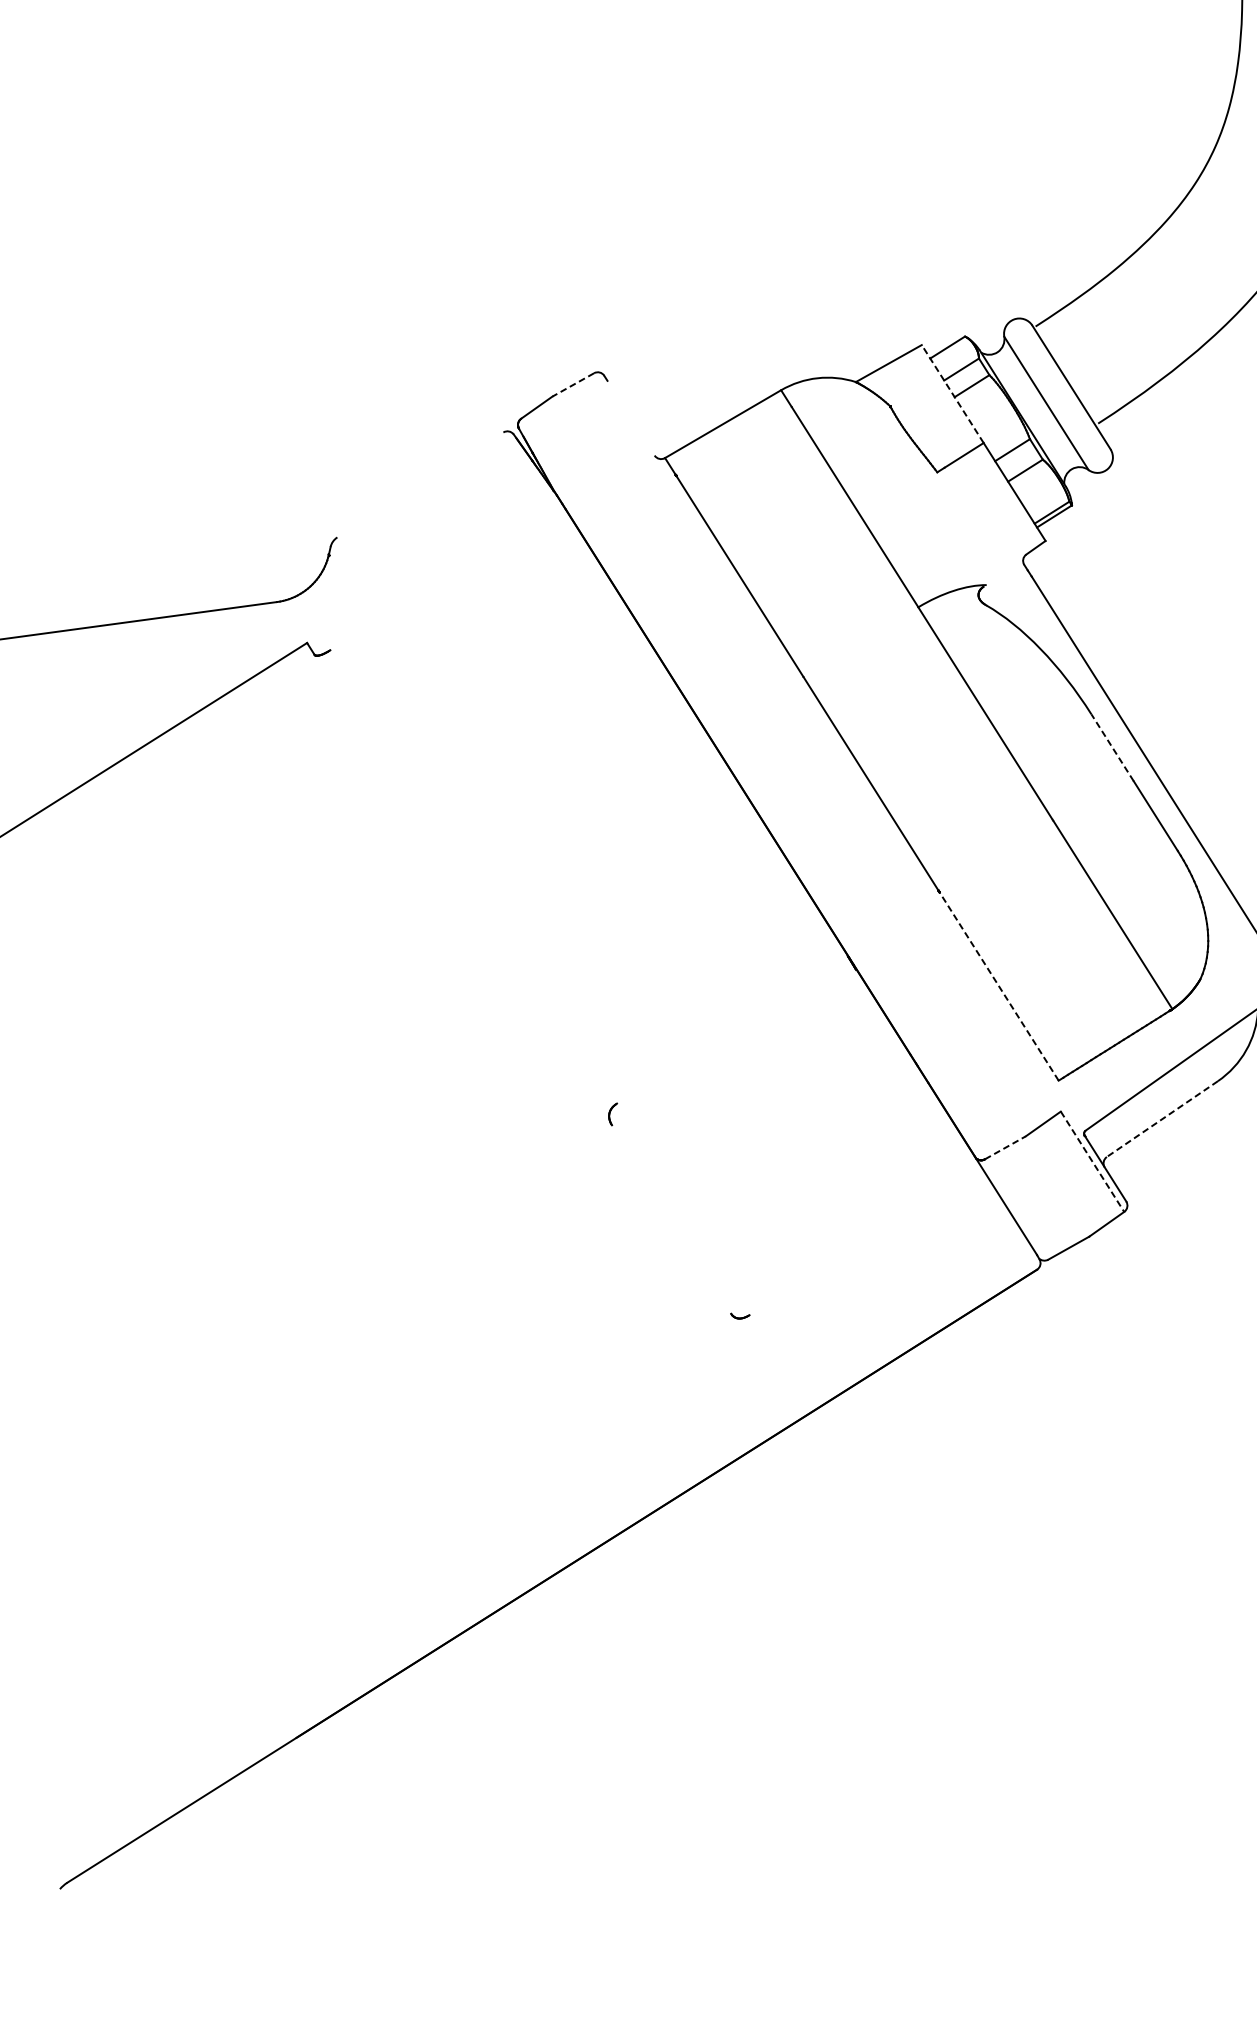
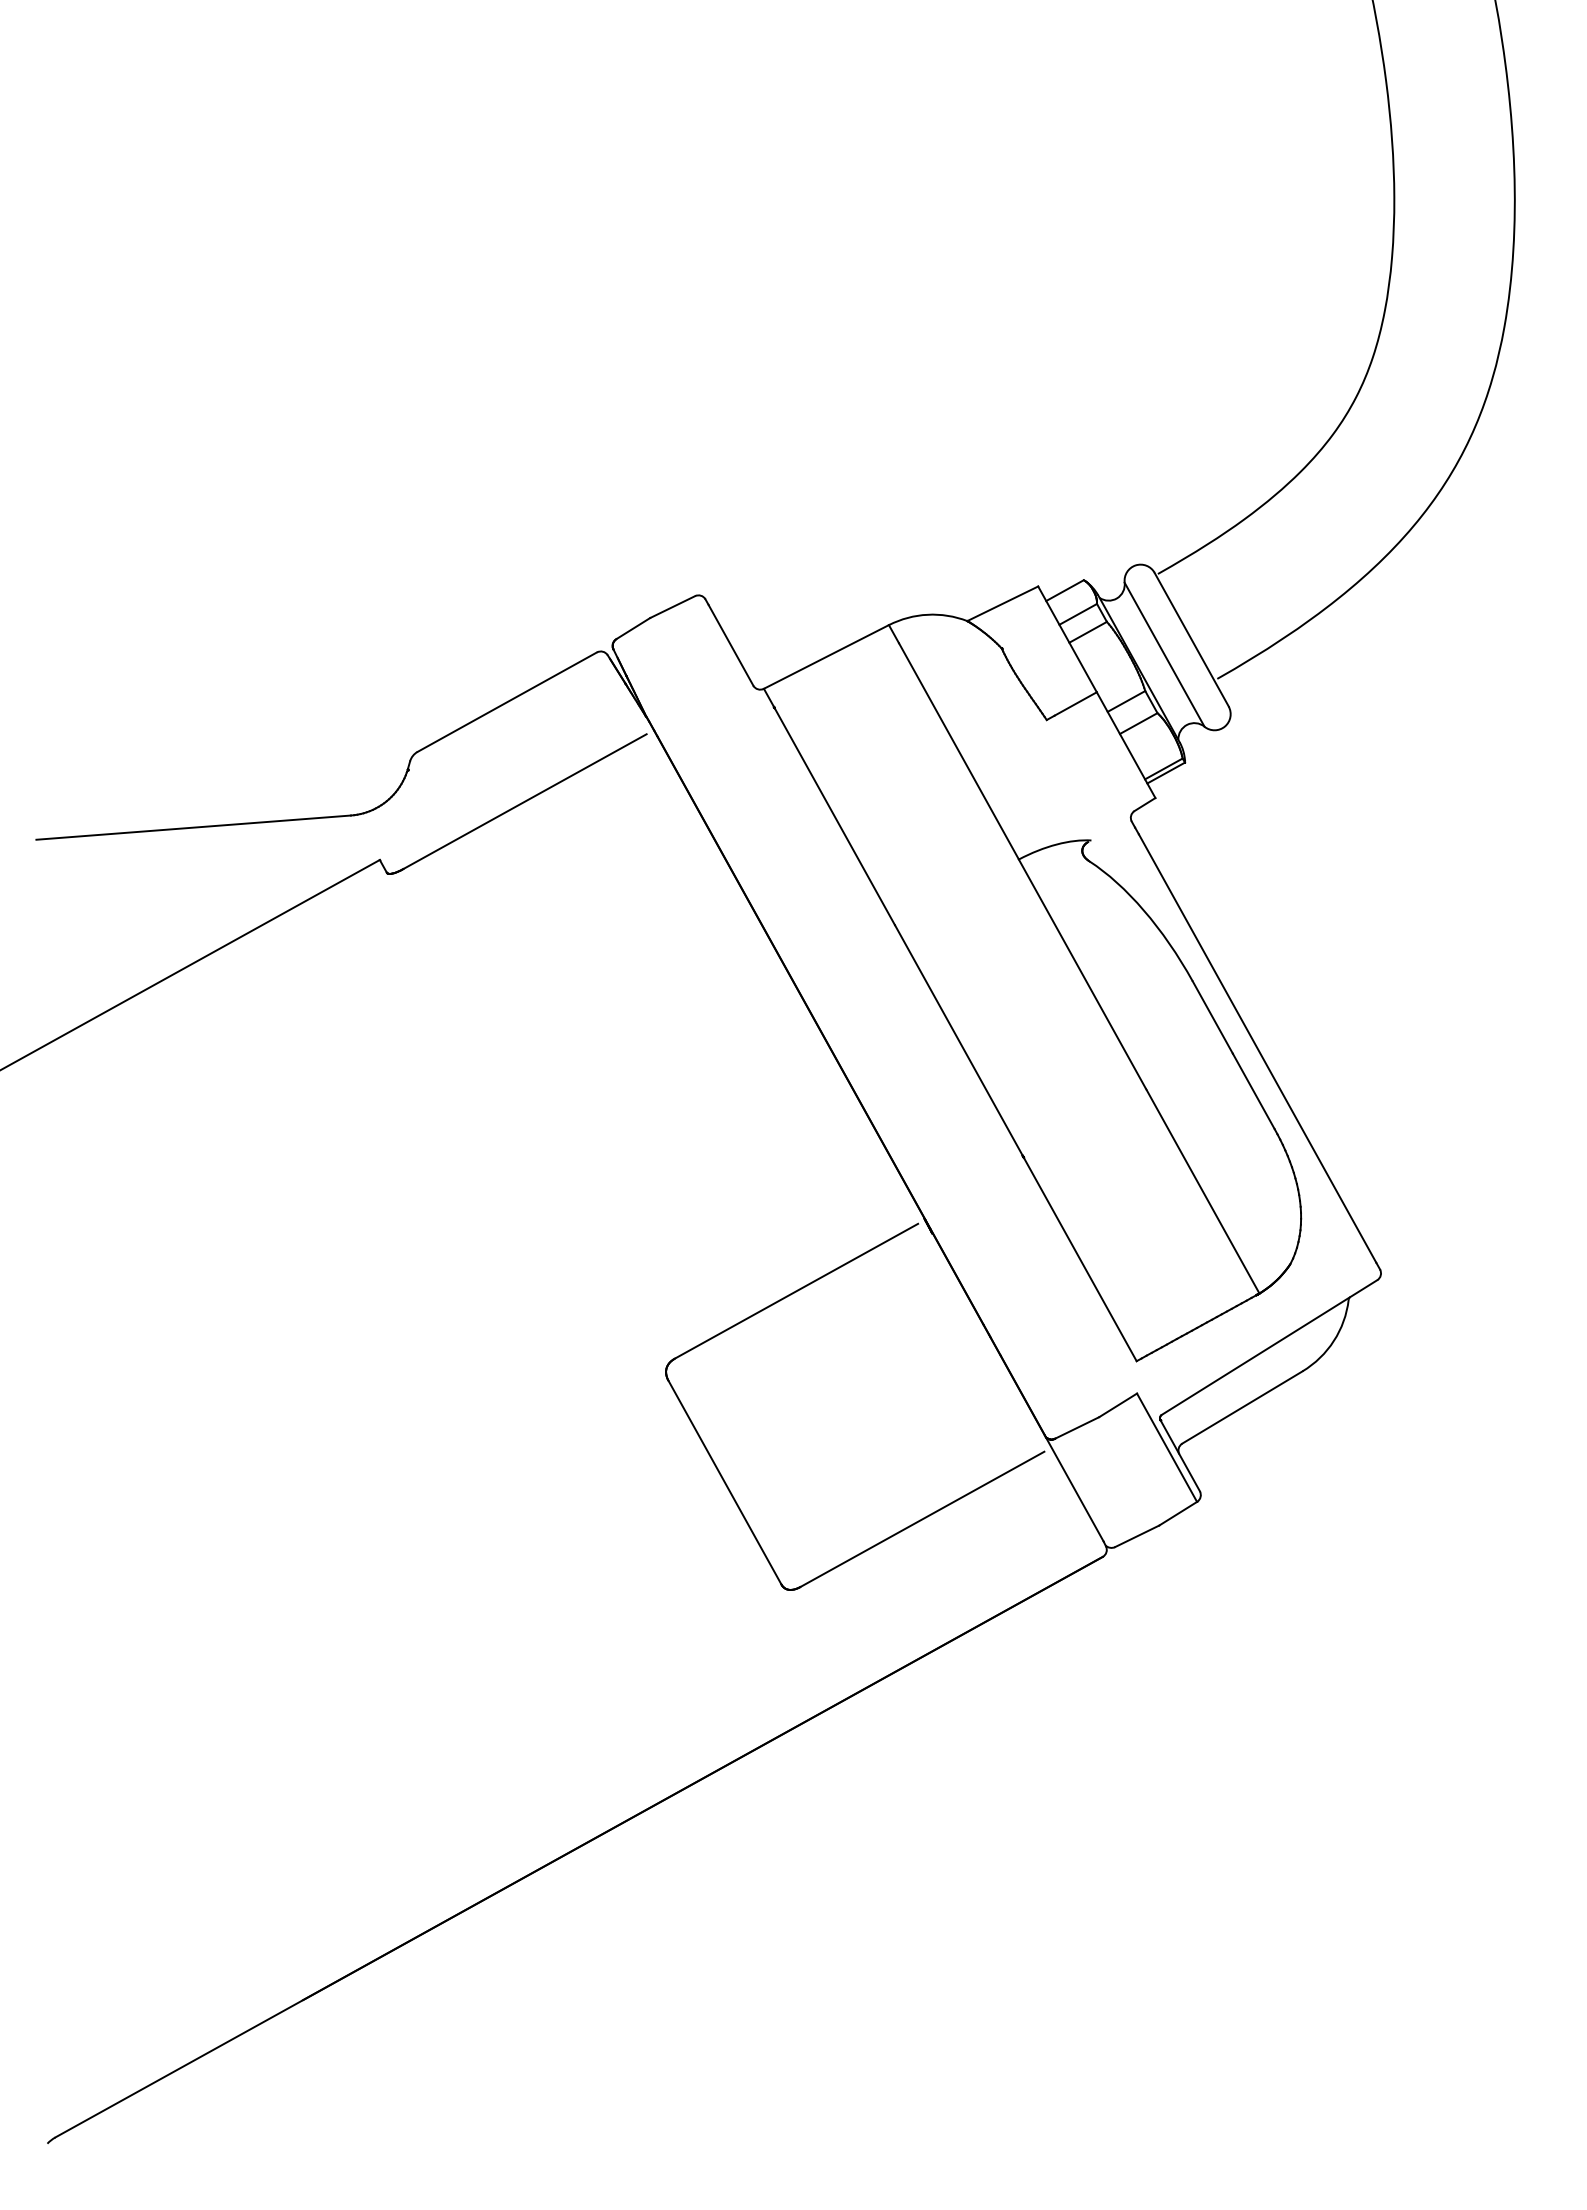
line: (573, 385) -> (672, 607), dashed -> solid
line: (952, 393) -> (1067, 638), dashed -> solid
line: (630, 417) -> (730, 644), added
line: (419, 484) -> (506, 701), added
line: (442, 579) -> (524, 801), added
line: (1112, 747) -> (1212, 1017), dashed -> solid
line: (999, 986) -> (1080, 1259), dashed -> solid
line: (729, 1031) -> (796, 1290), added
line: (1162, 1119) -> (1242, 1407), dashed -> solid
line: (1005, 1147) -> (1077, 1427), dashed -> solid
line: (1092, 1161) -> (1167, 1447), dashed -> solid
line: (671, 1219) -> (724, 1482), added
line: (862, 1243) -> (922, 1519), added

